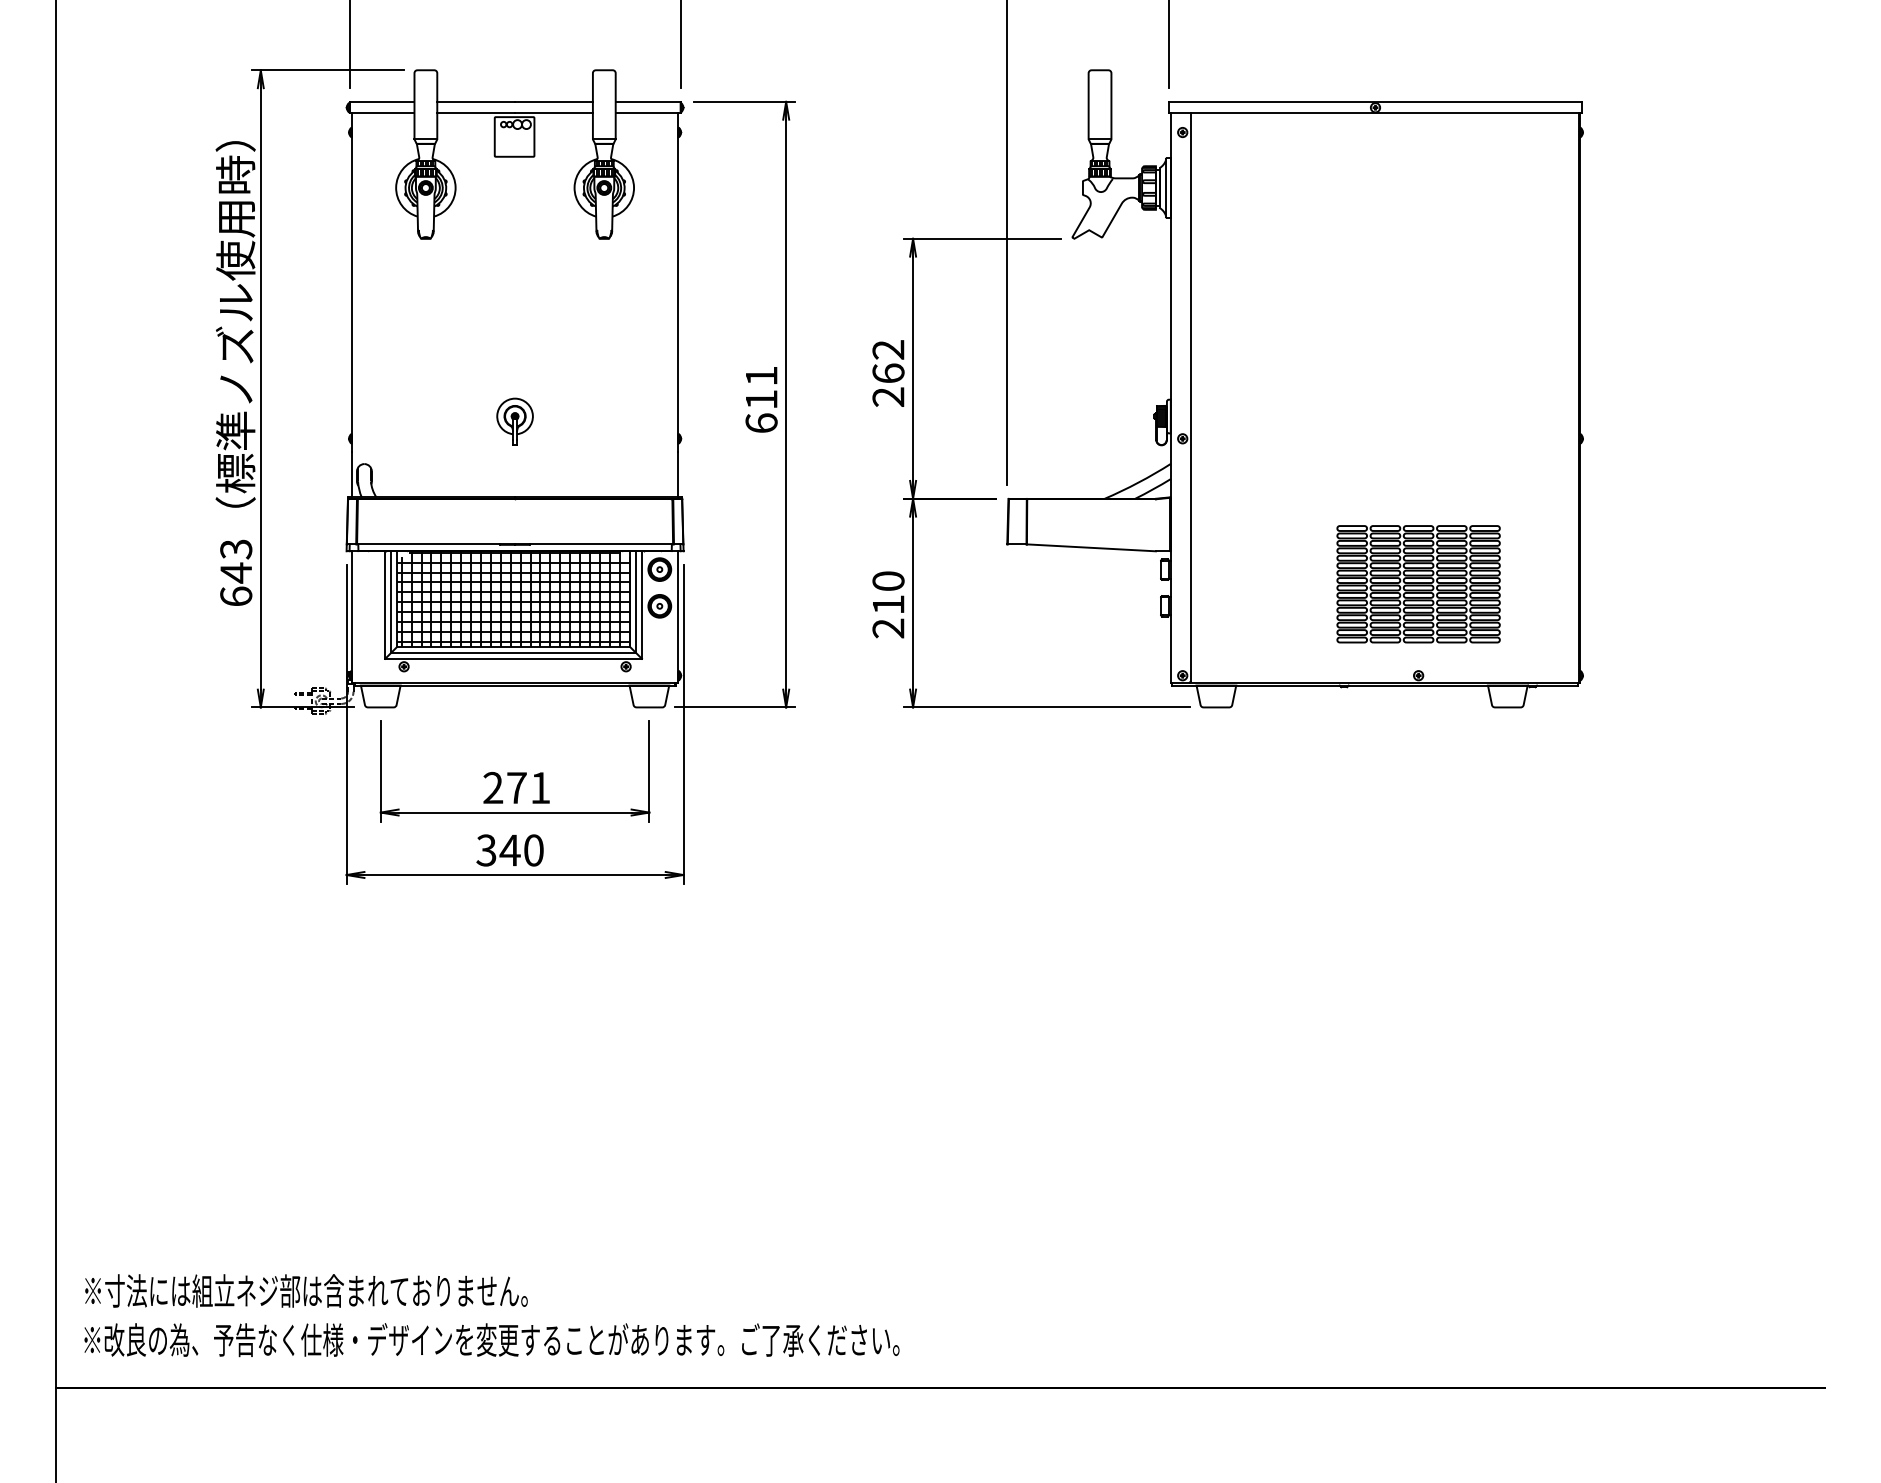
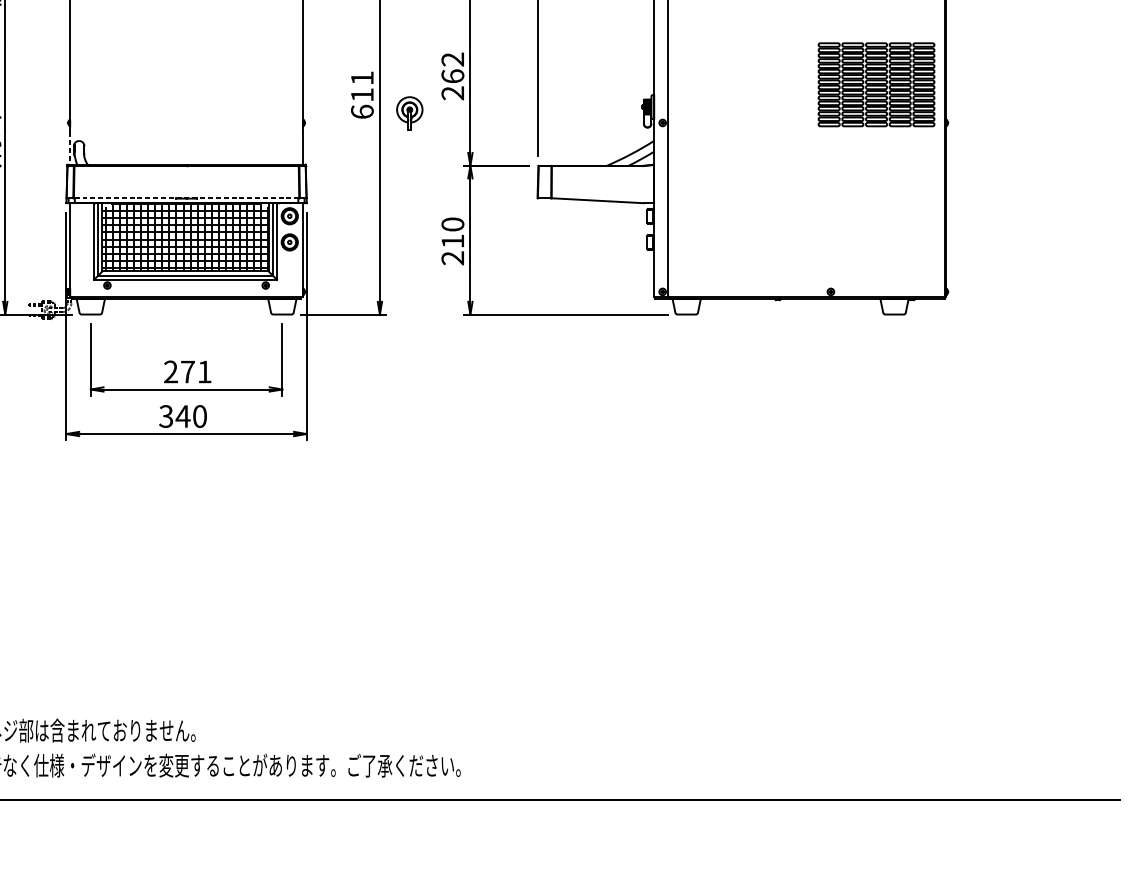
part: (514, 421) -> (409, 113), moved
line: (351, 474) -> (69, 148), solid -> dashed
line: (514, 544) -> (186, 198), solid -> dashed
part: (1418, 584) -> (876, 84), moved

